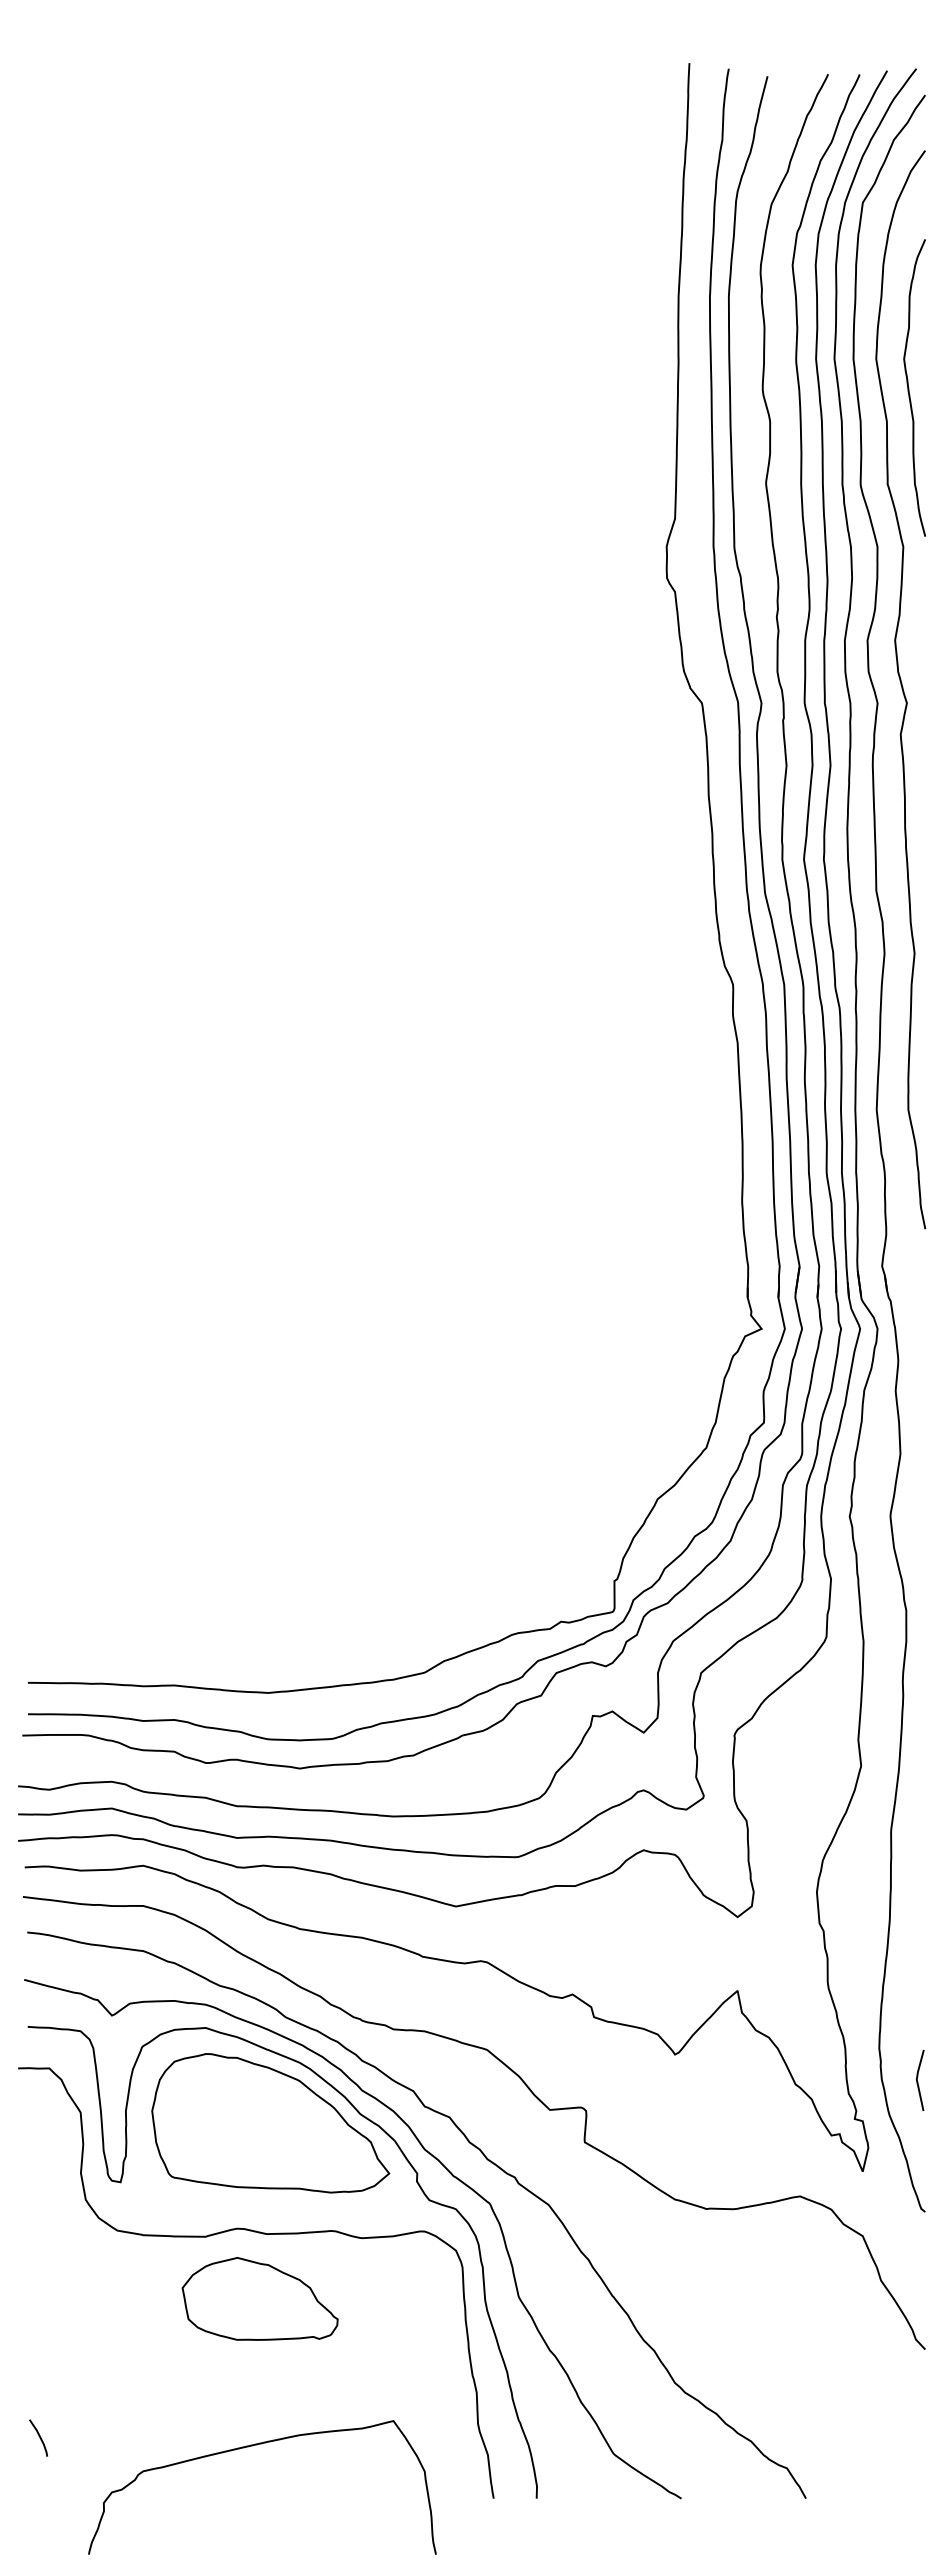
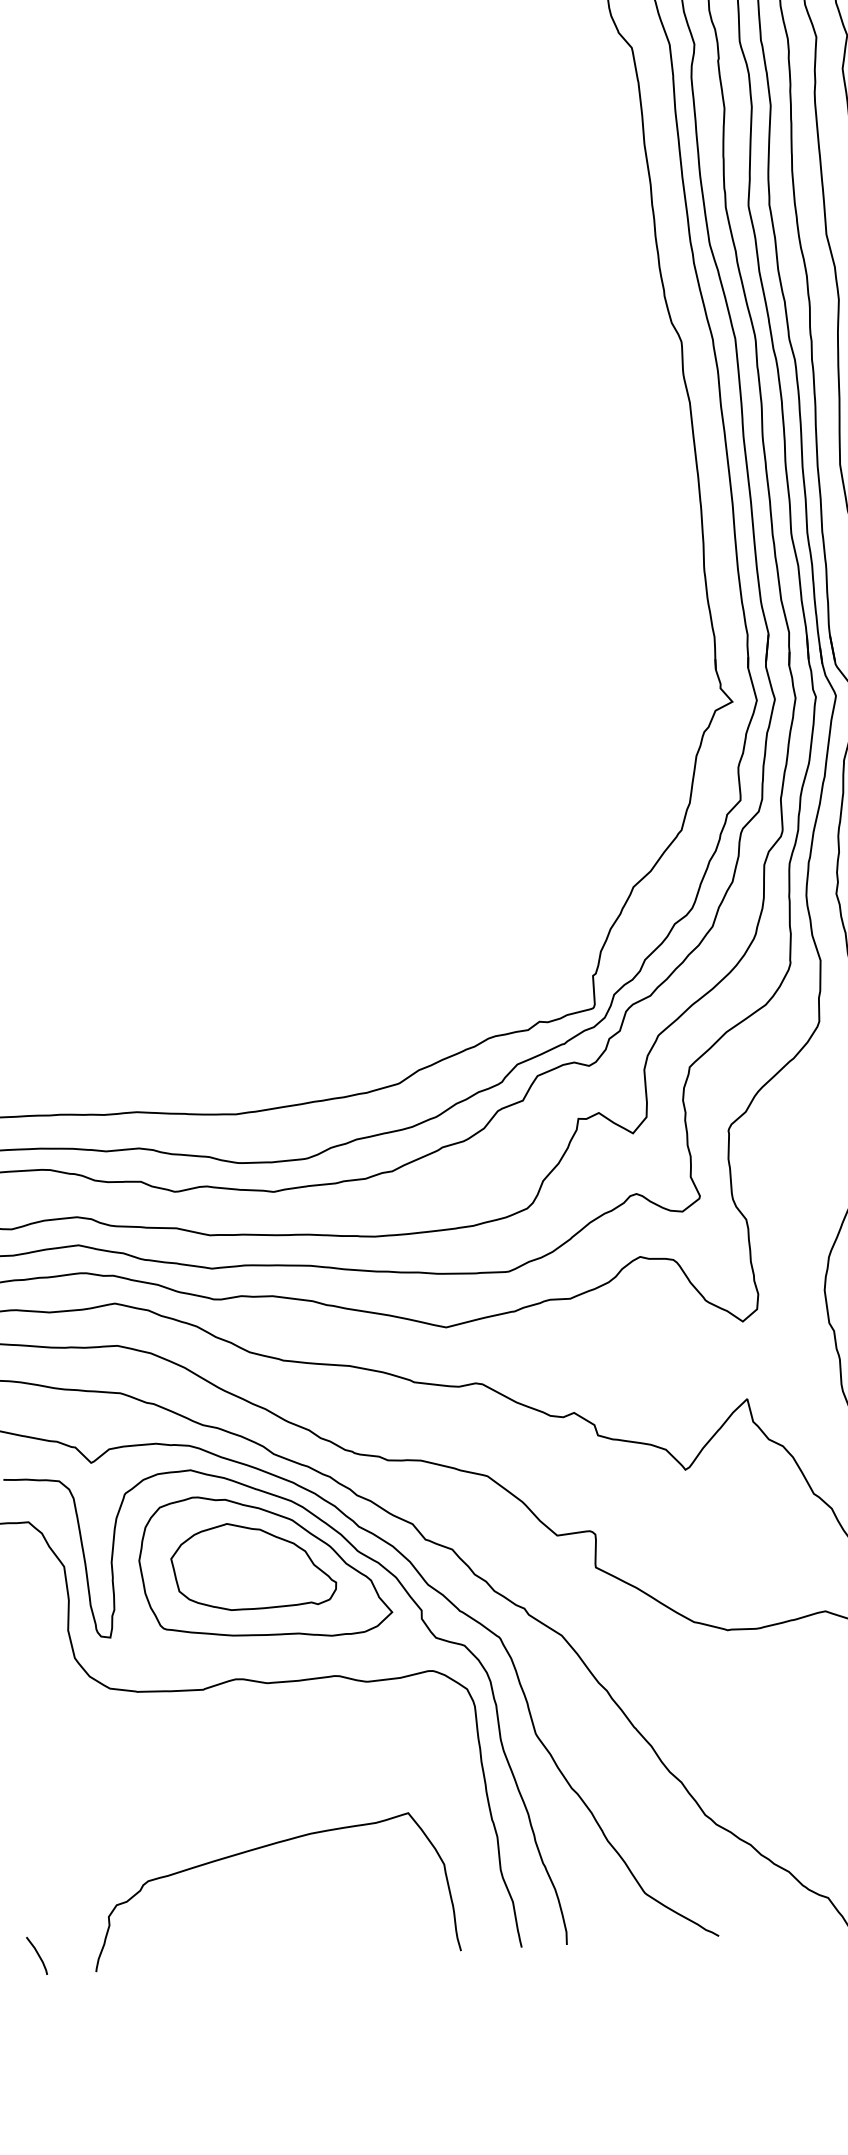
part: (259, 2298) -> (252, 1565), moved
line: (38, 2436) -> (36, 1954), moved
curve: (252, 2446) -> (261, 1848), moved

